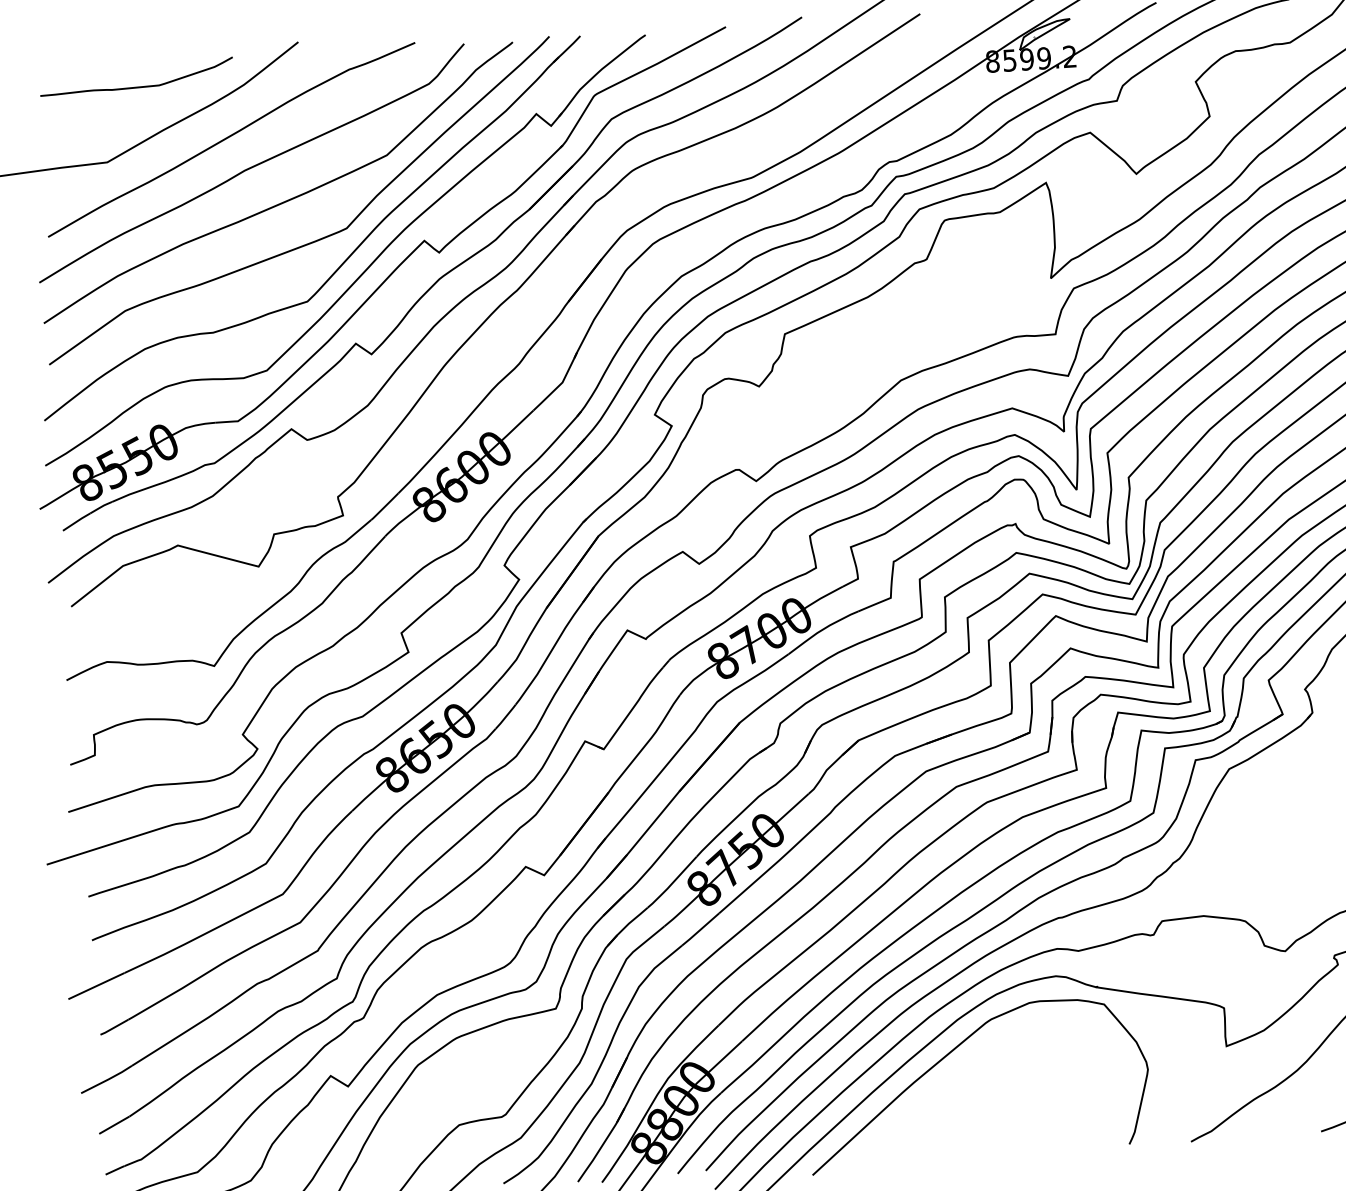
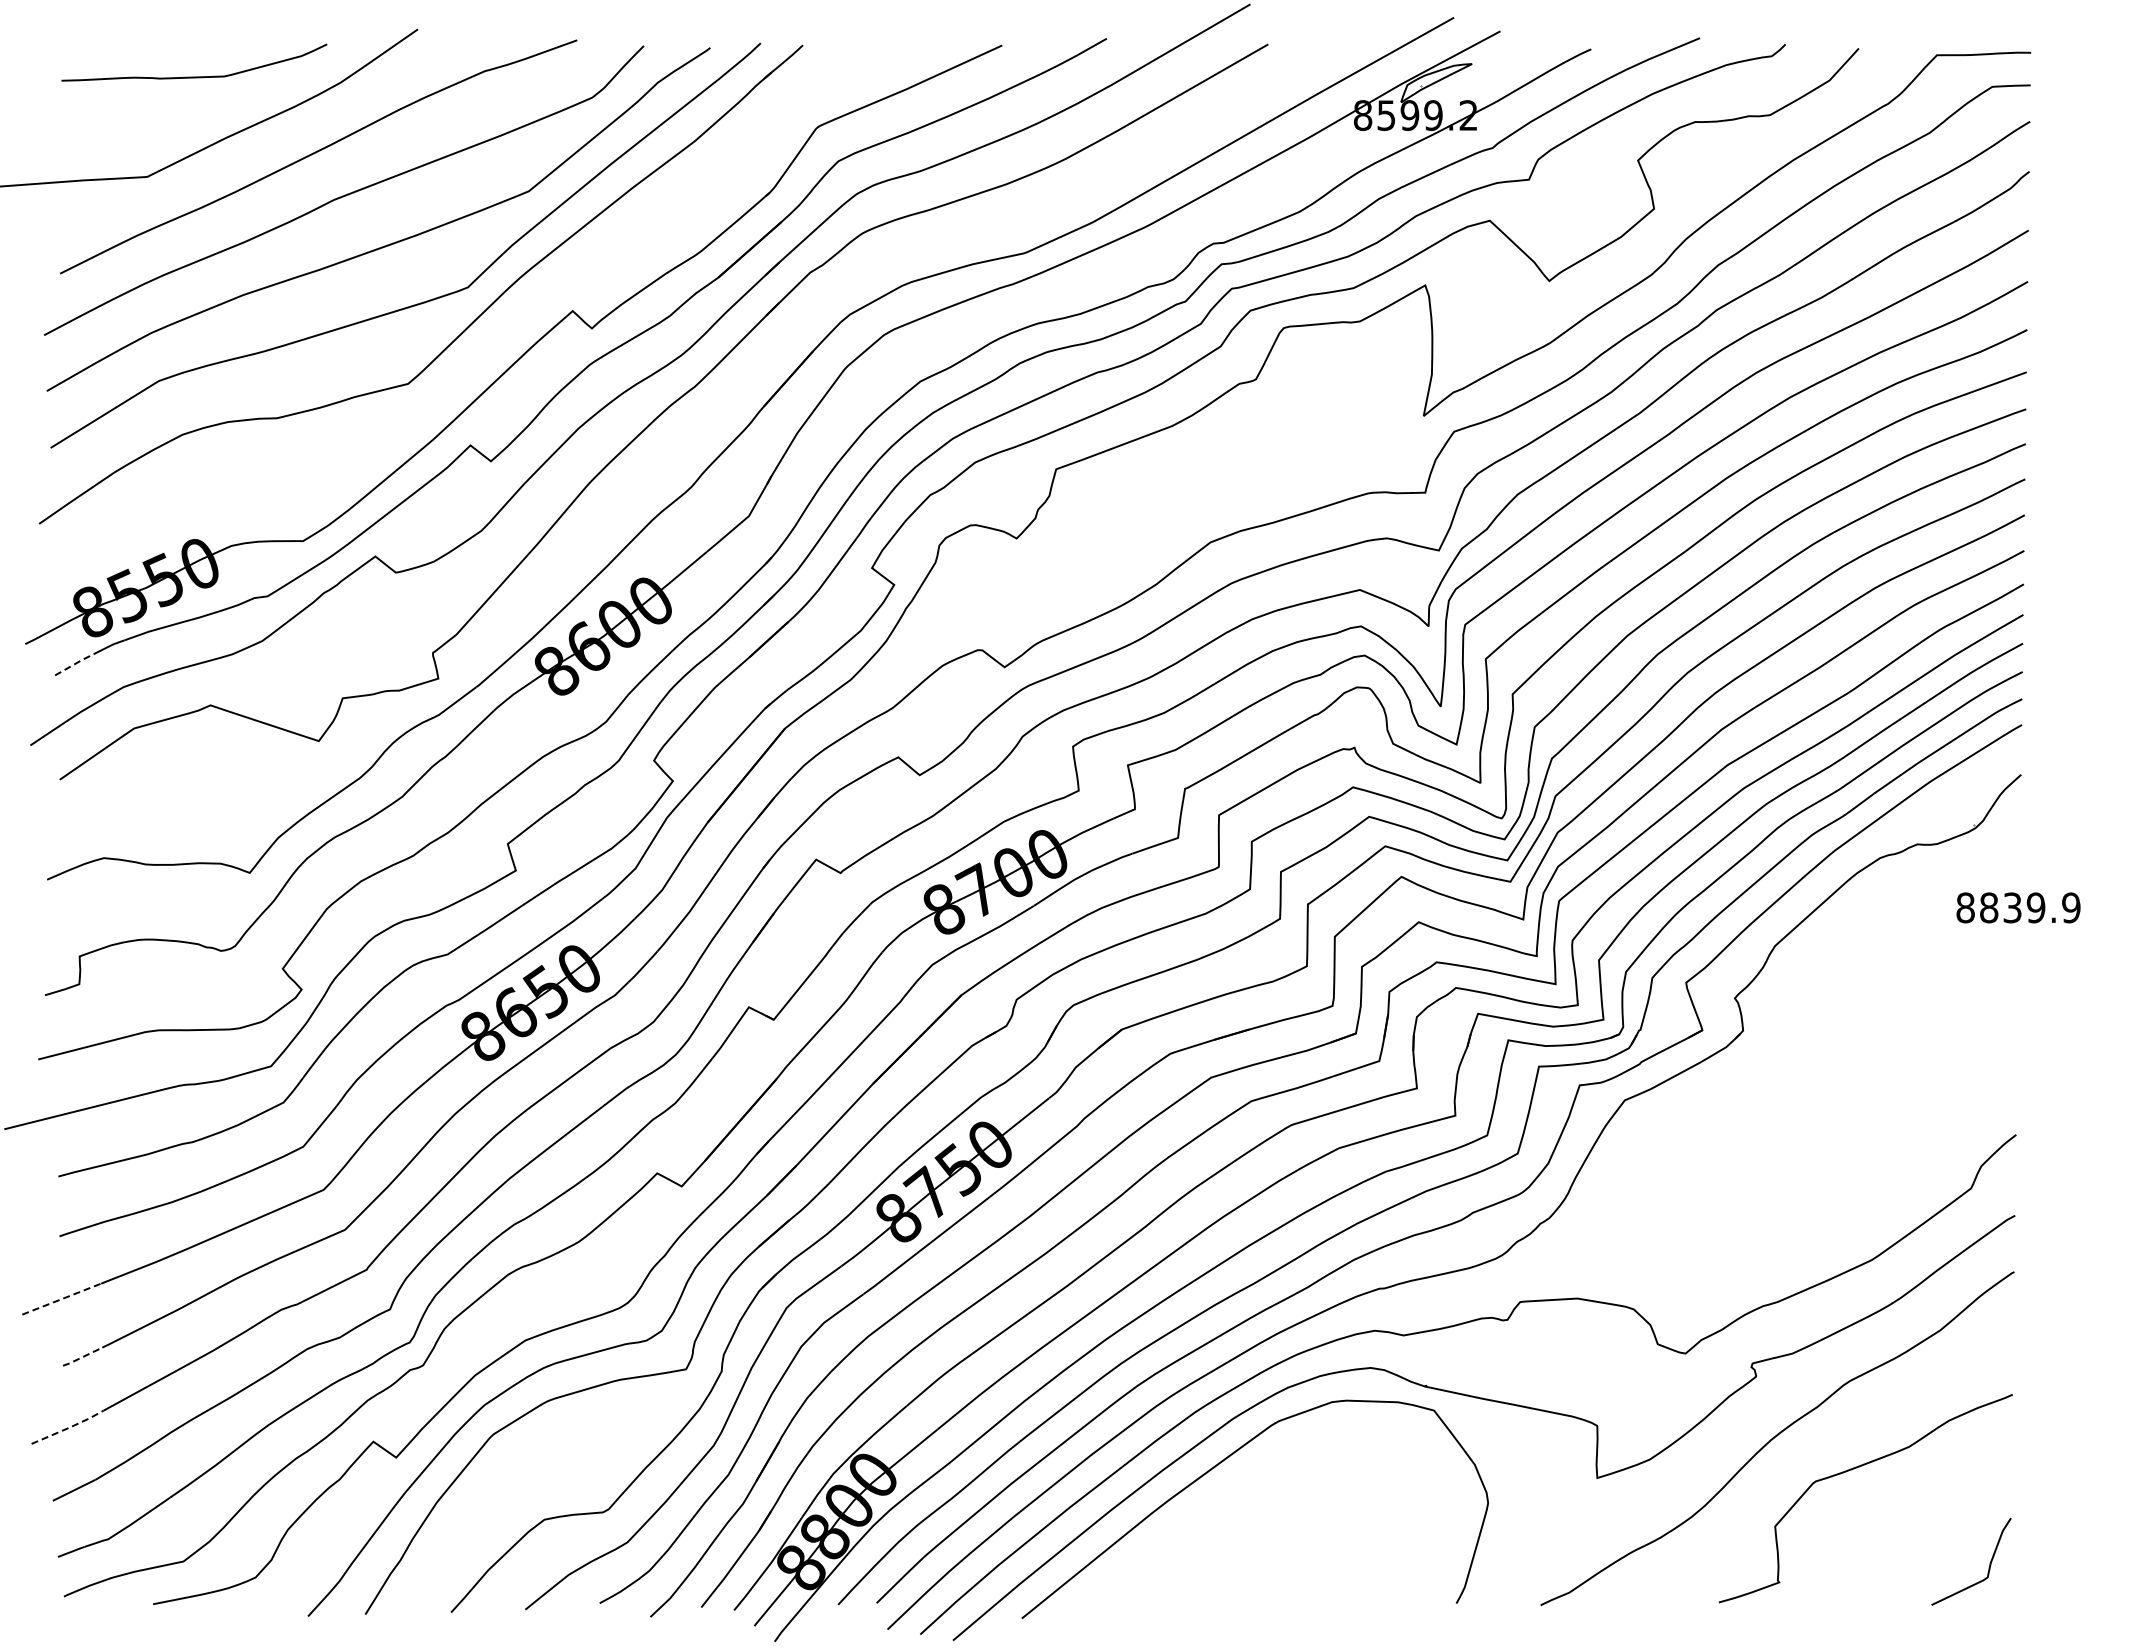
part: (365, 269) -> (489, 345), removed
line: (76, 521) -> (74, 664), solid -> dashed
line: (97, 985) -> (62, 1298), solid -> dashed
line: (115, 1027) -> (83, 1357), solid -> dashed
line: (108, 1079) -> (69, 1427), solid -> dashed

